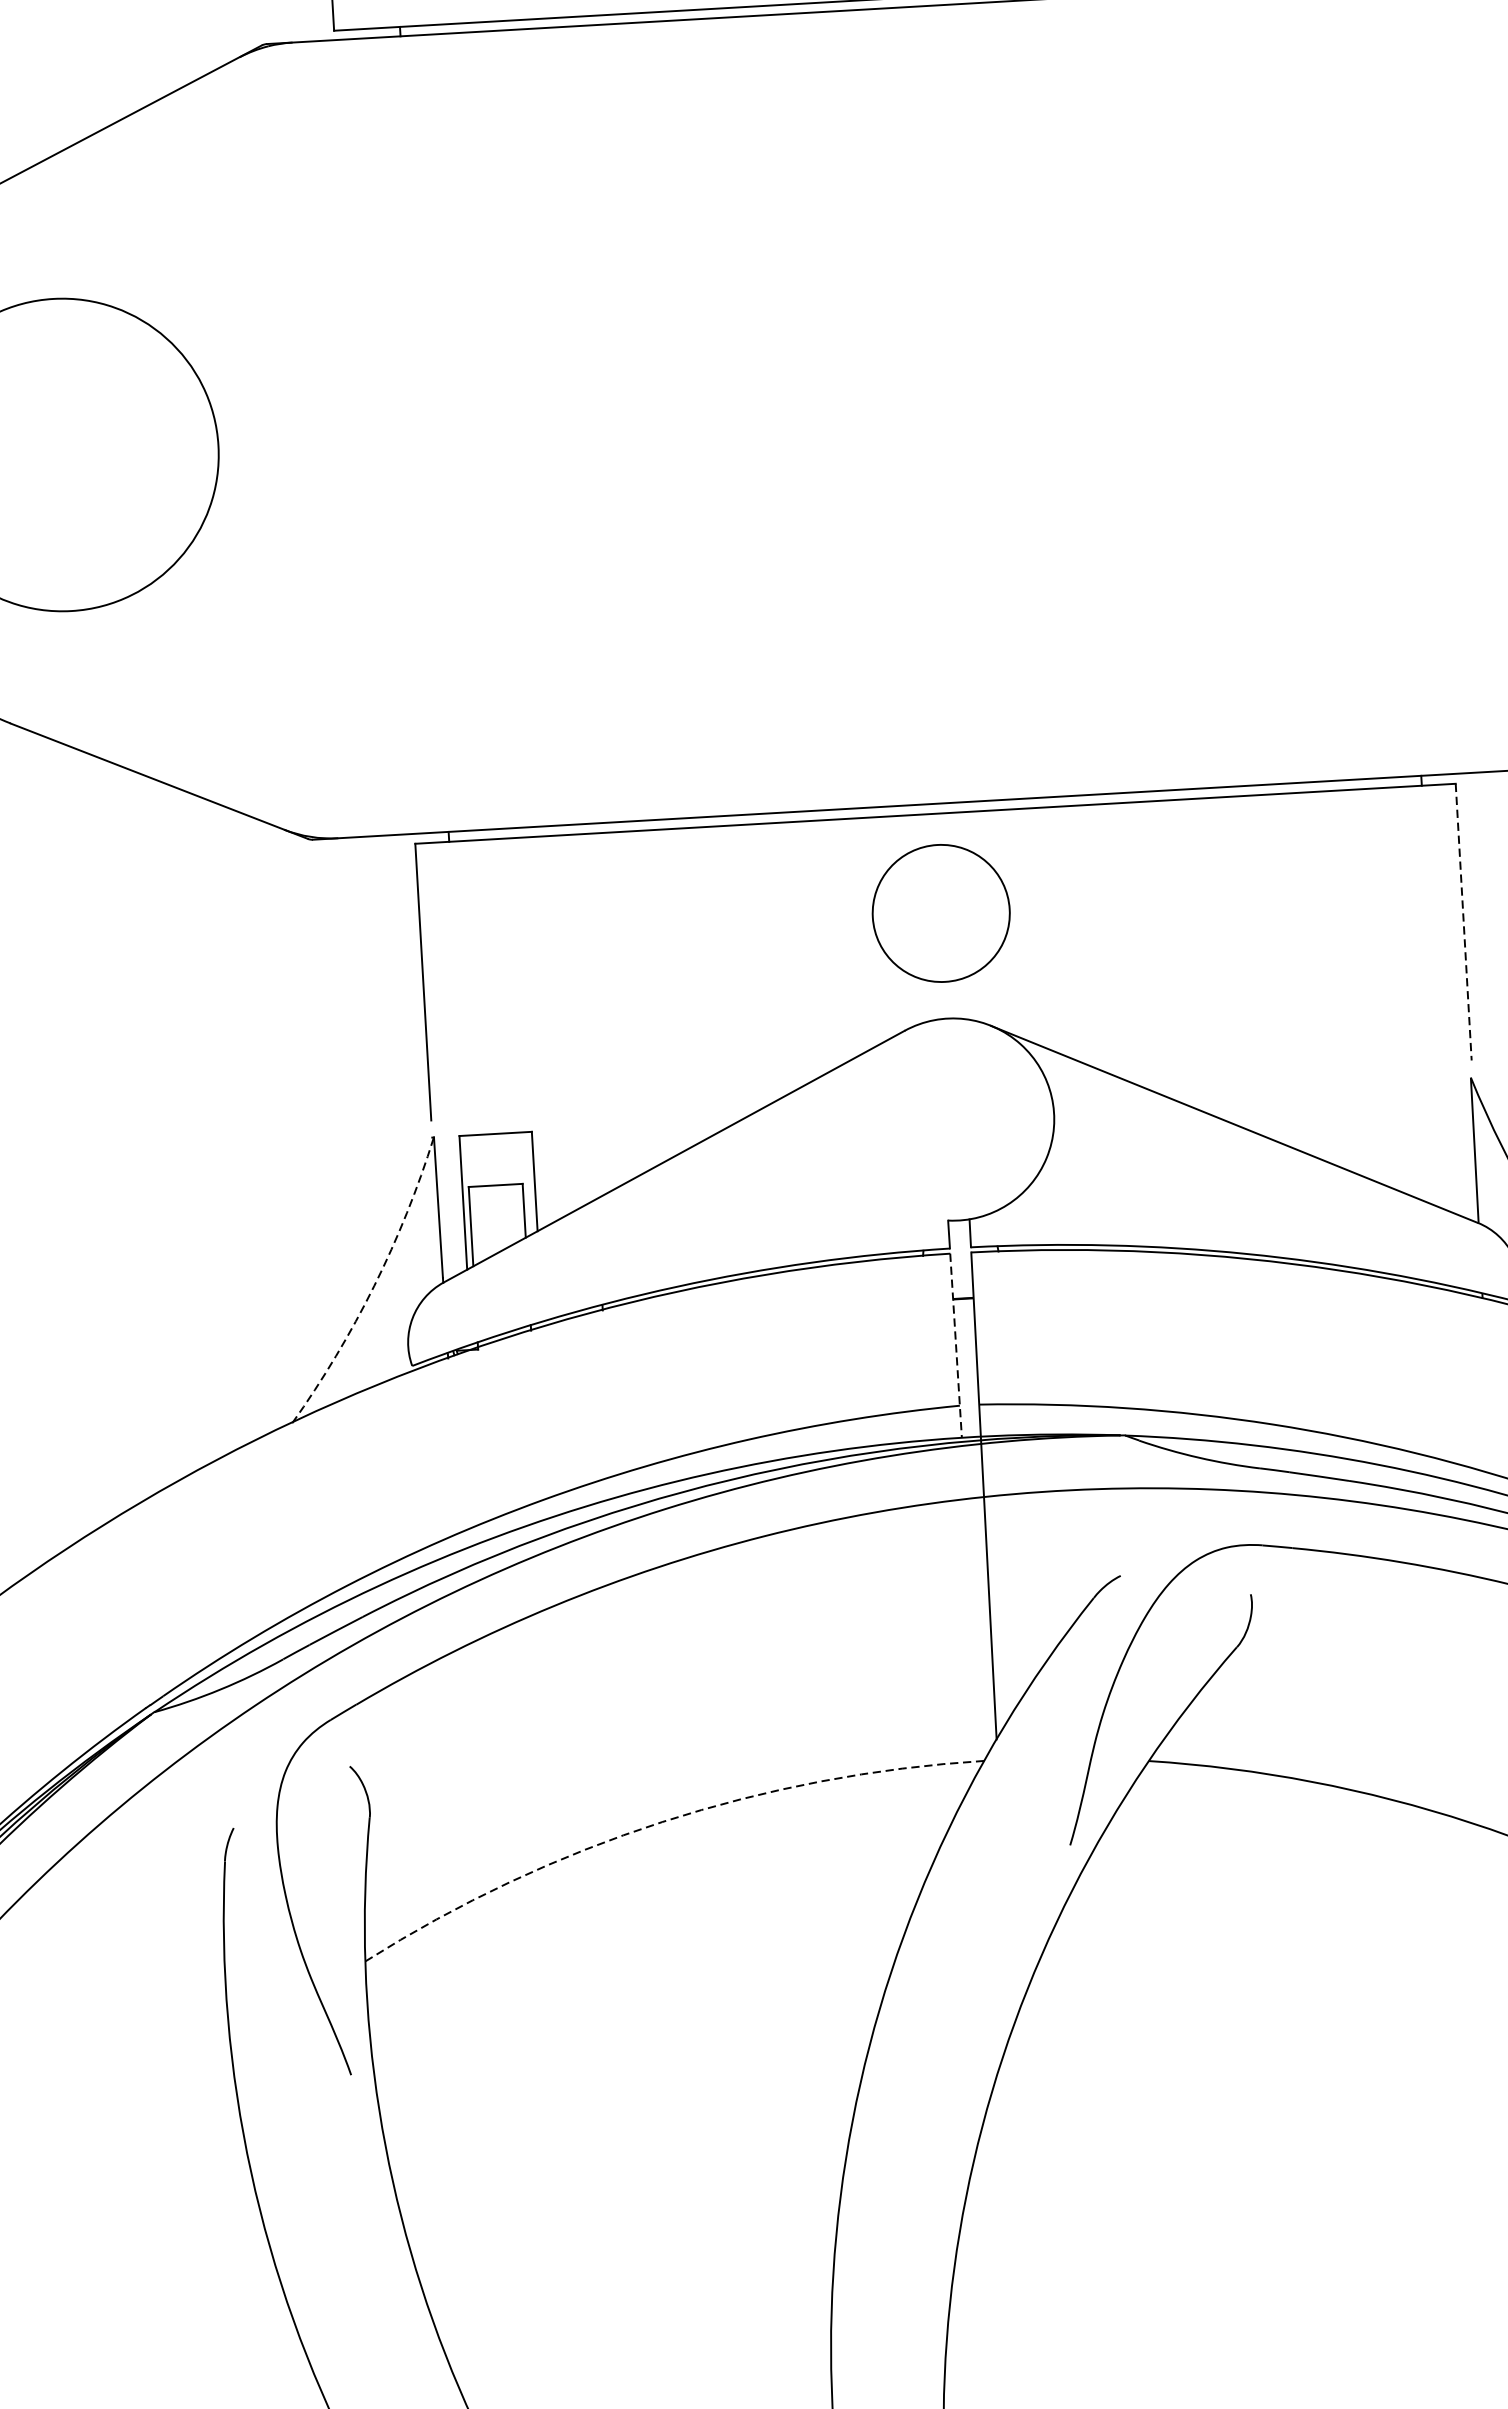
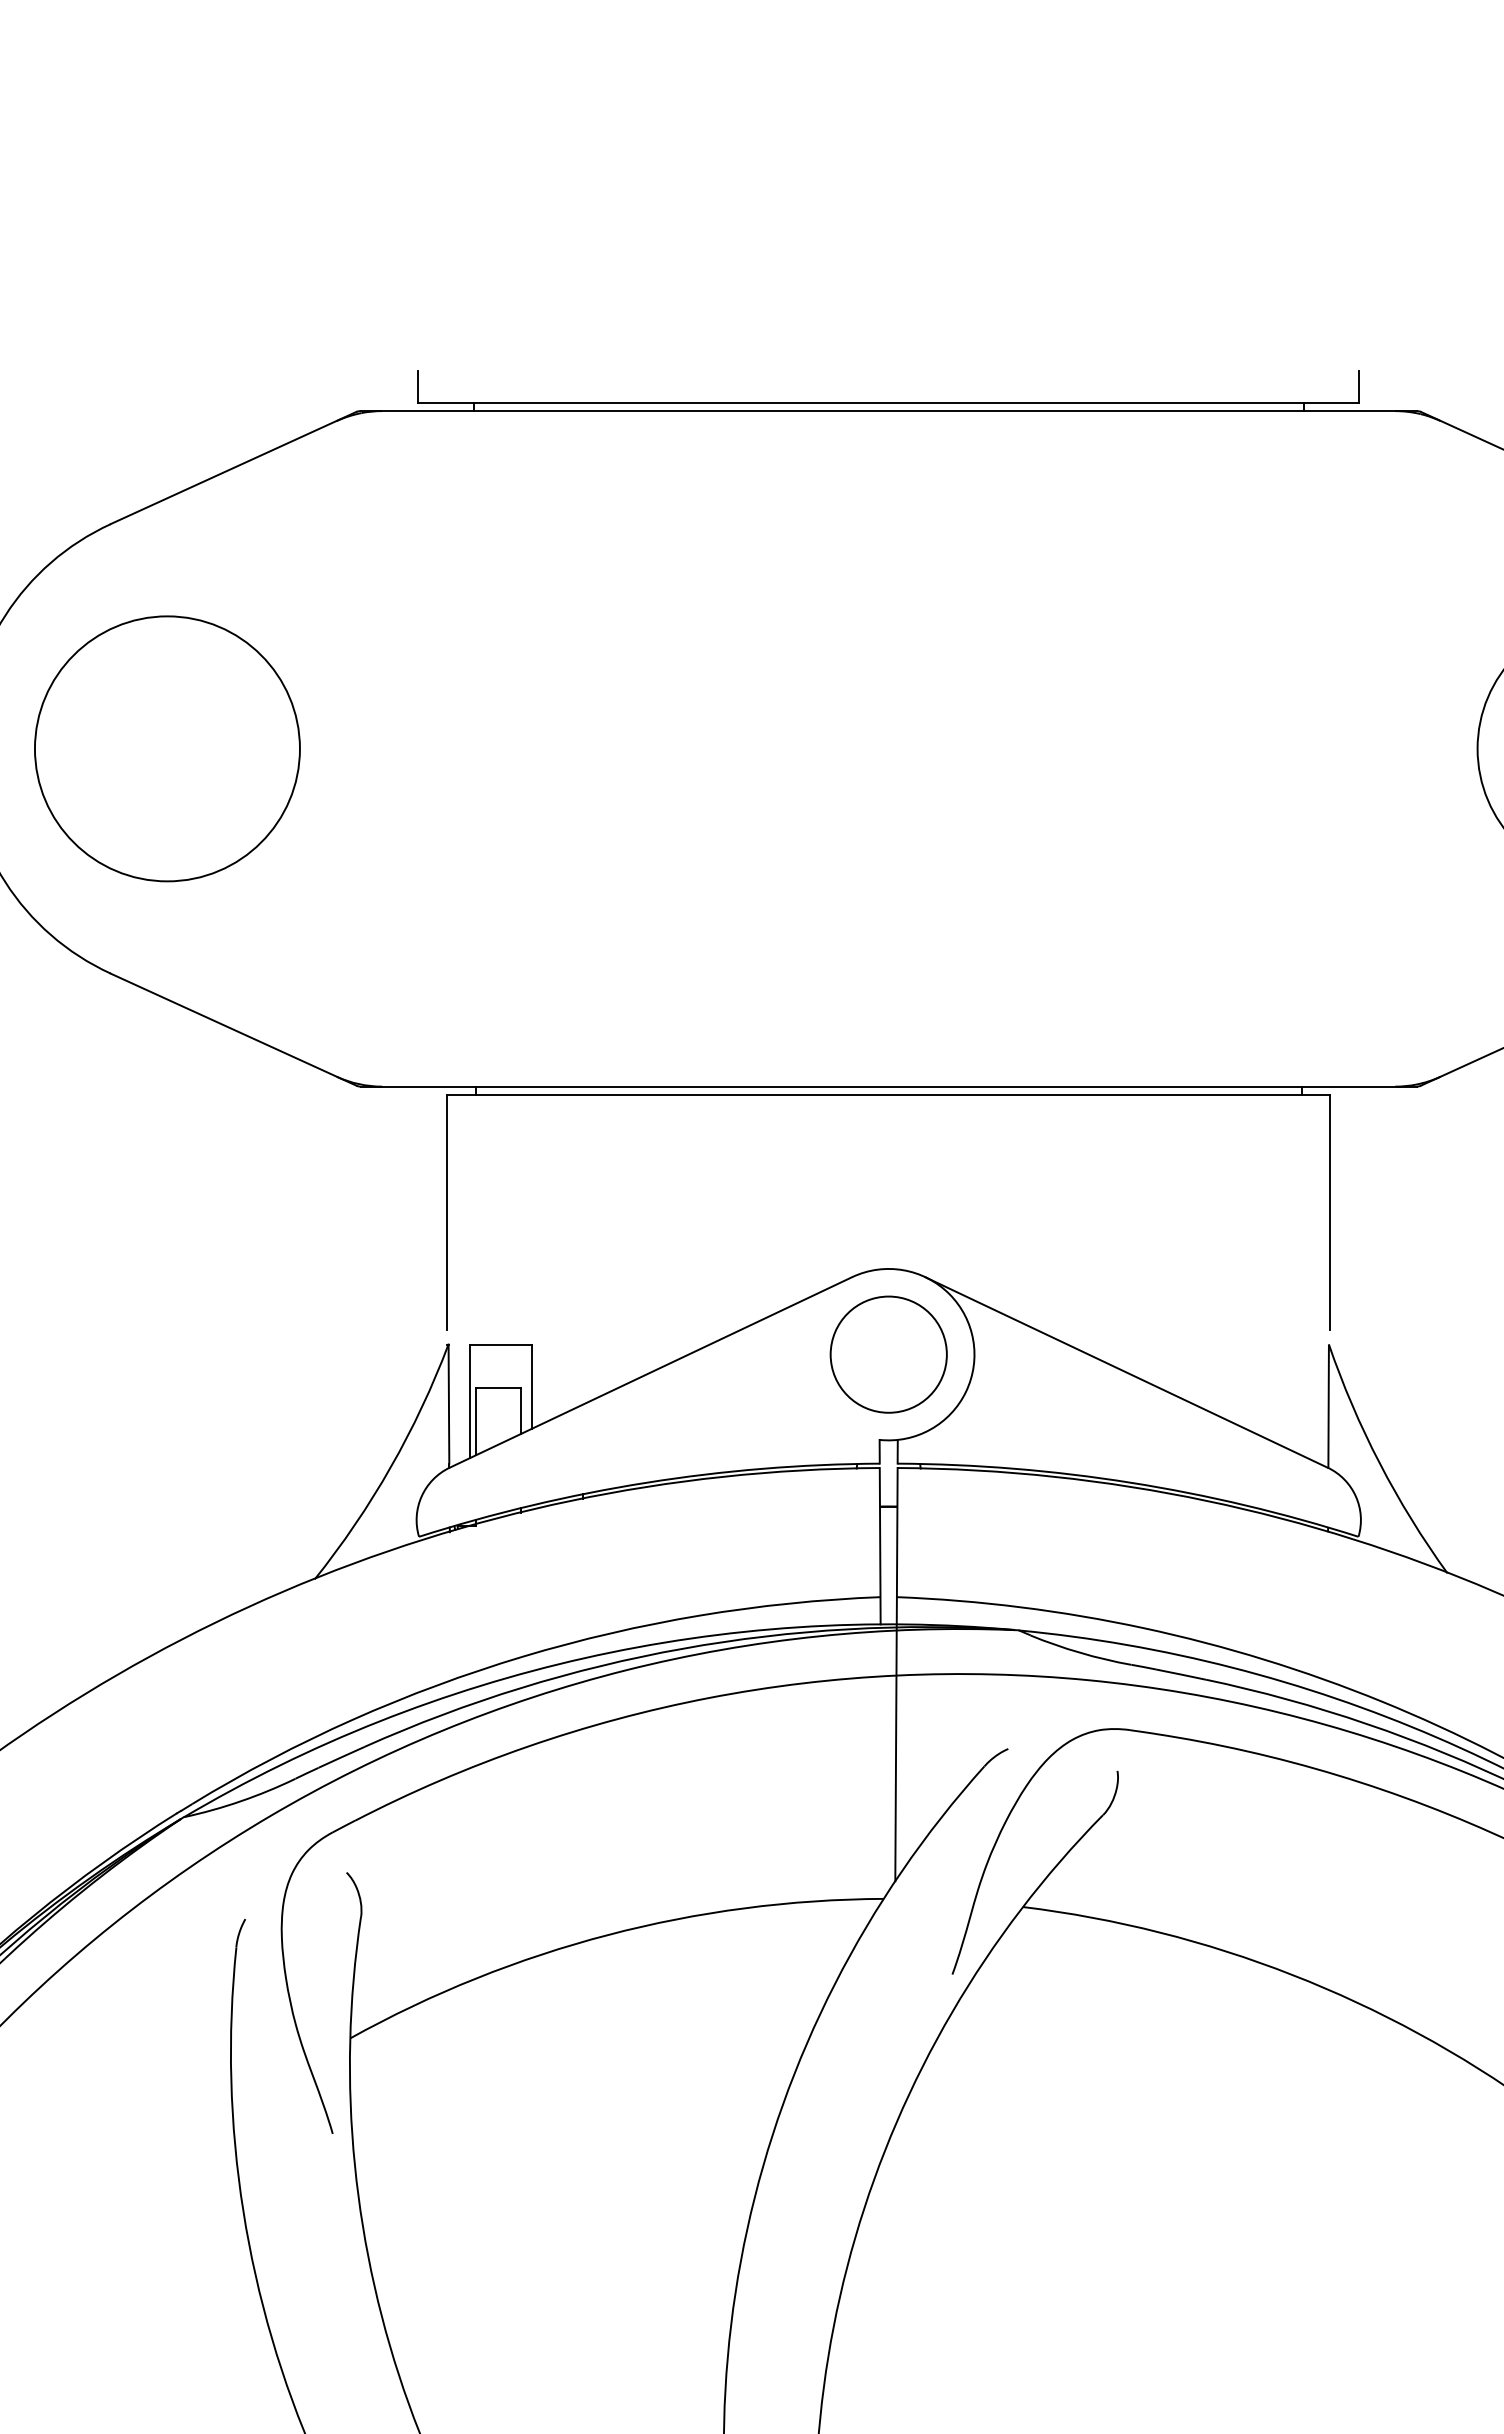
circle: (940, 913) -> (888, 1354), moved
line: (1463, 923) -> (1330, 1213), dashed -> solid
arc: (373, 1286) -> (390, 1467), dashed -> solid
line: (956, 1346) -> (880, 1546), dashed -> solid
arc: (662, 1821) -> (608, 1934), dashed -> solid

